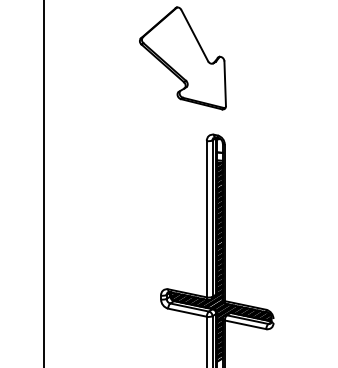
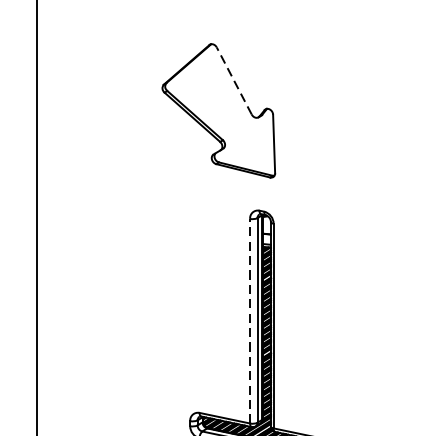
line: (194, 35) -> (233, 80), solid -> dashed
line: (206, 218) -> (249, 320), solid -> dashed

